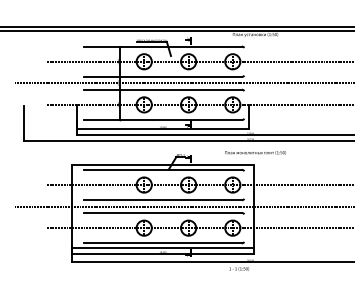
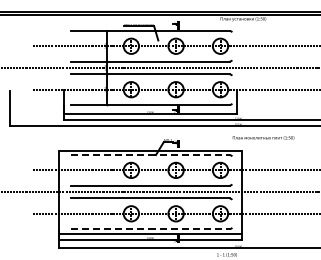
text: (255, 152) -> (263, 137), moved
line: (163, 169) -> (150, 154), solid -> dashed
line: (163, 243) -> (150, 229), solid -> dashed

